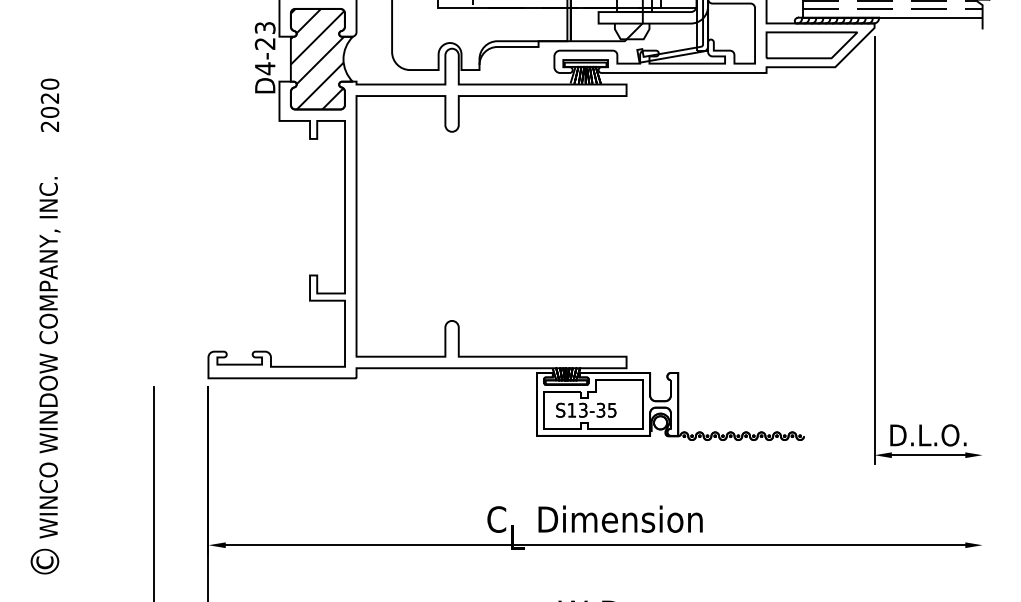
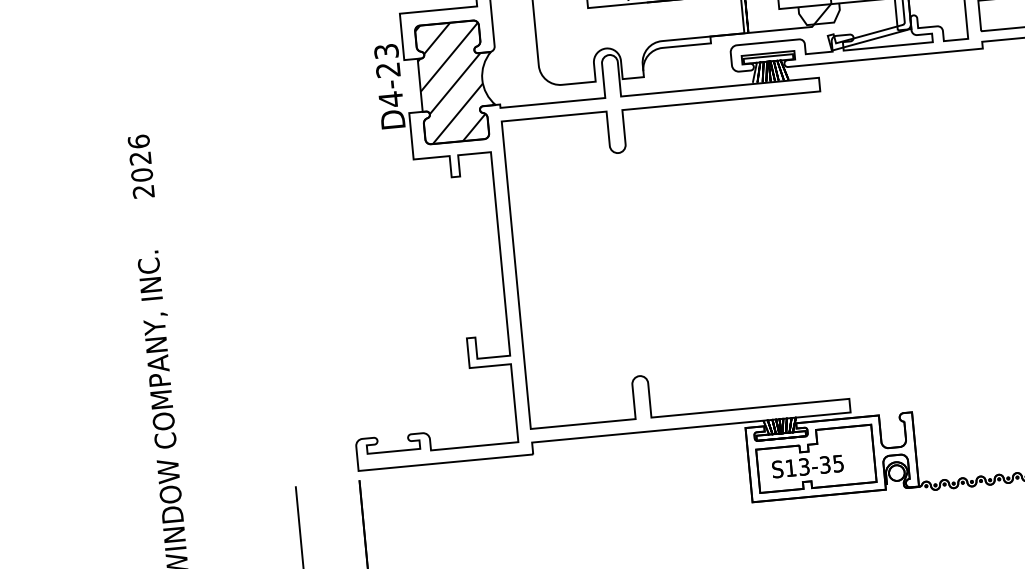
text: (49, 83) -> (138, 140), 2020 -> 2026

